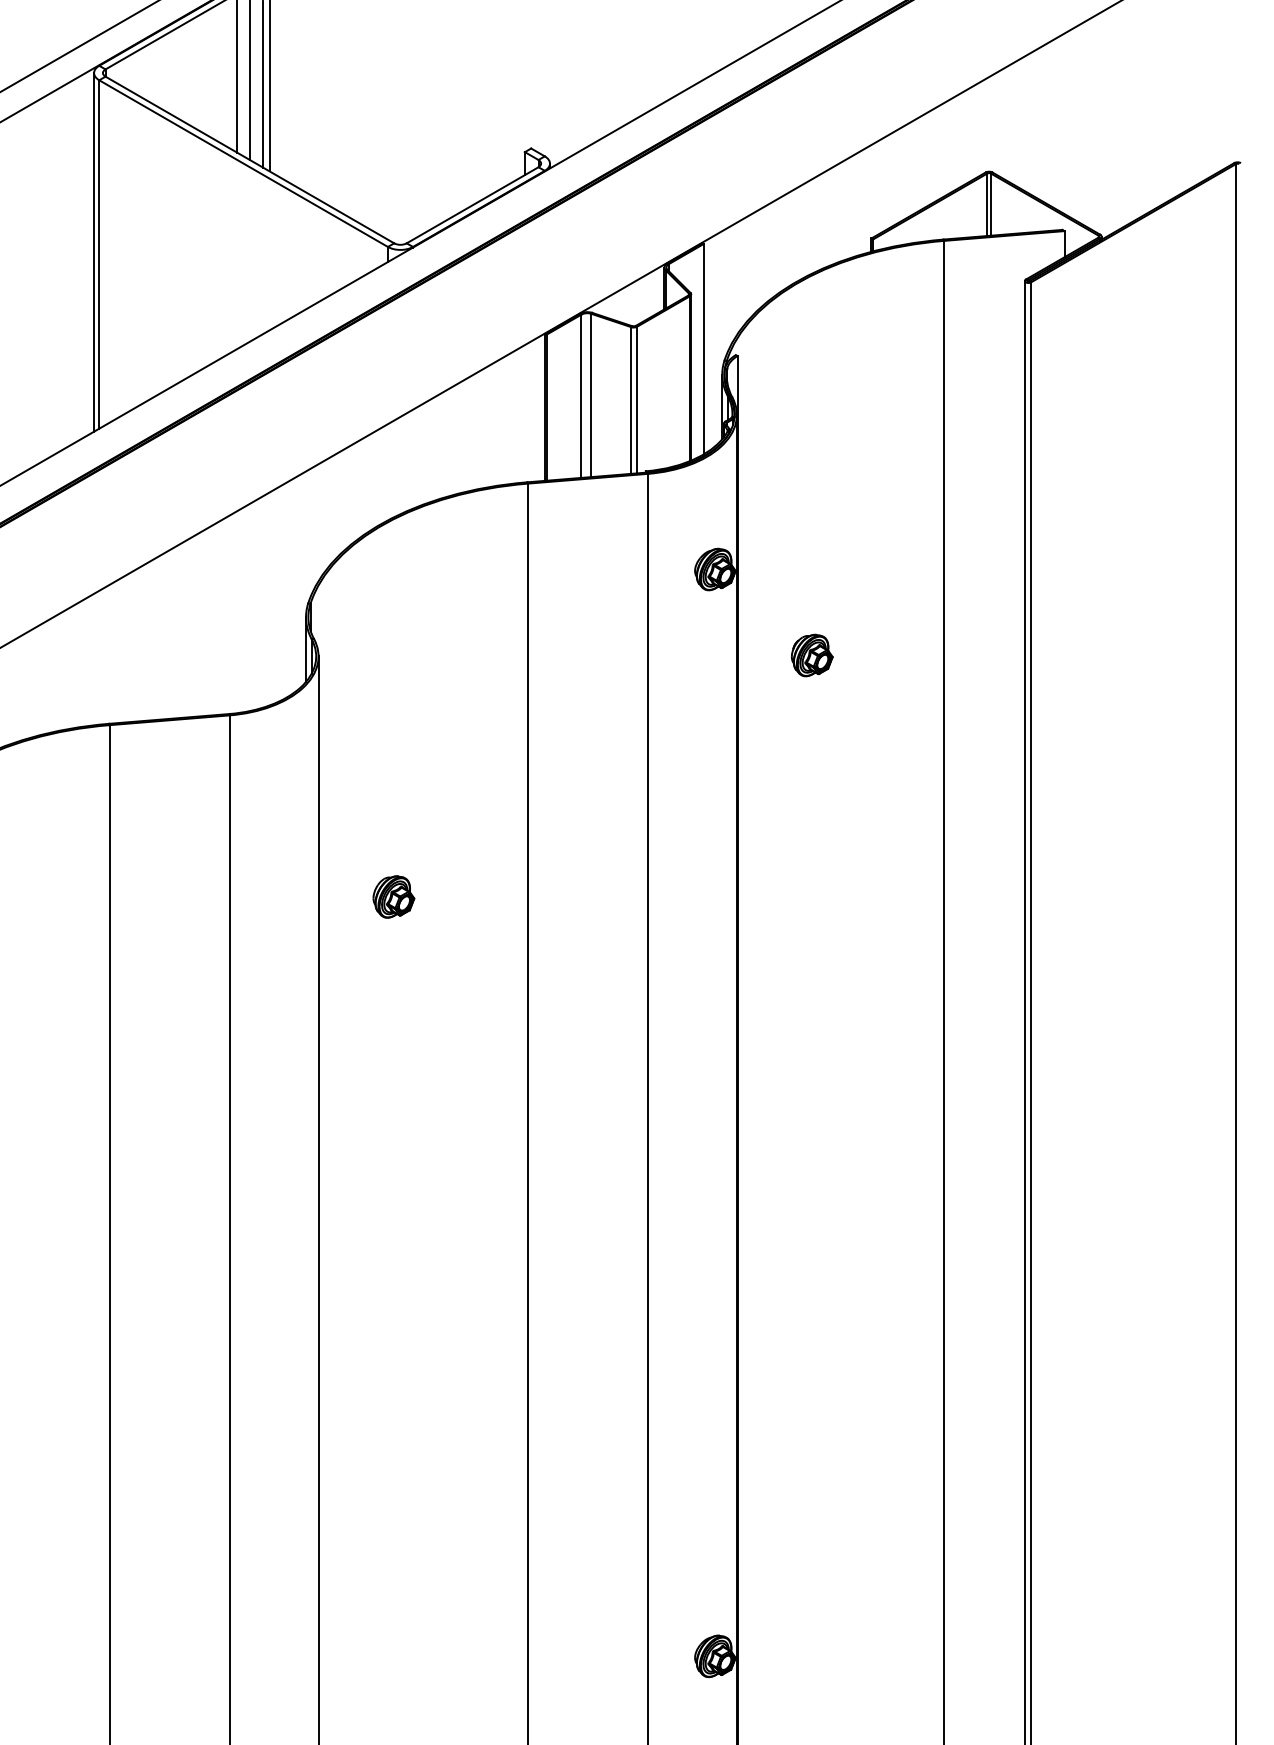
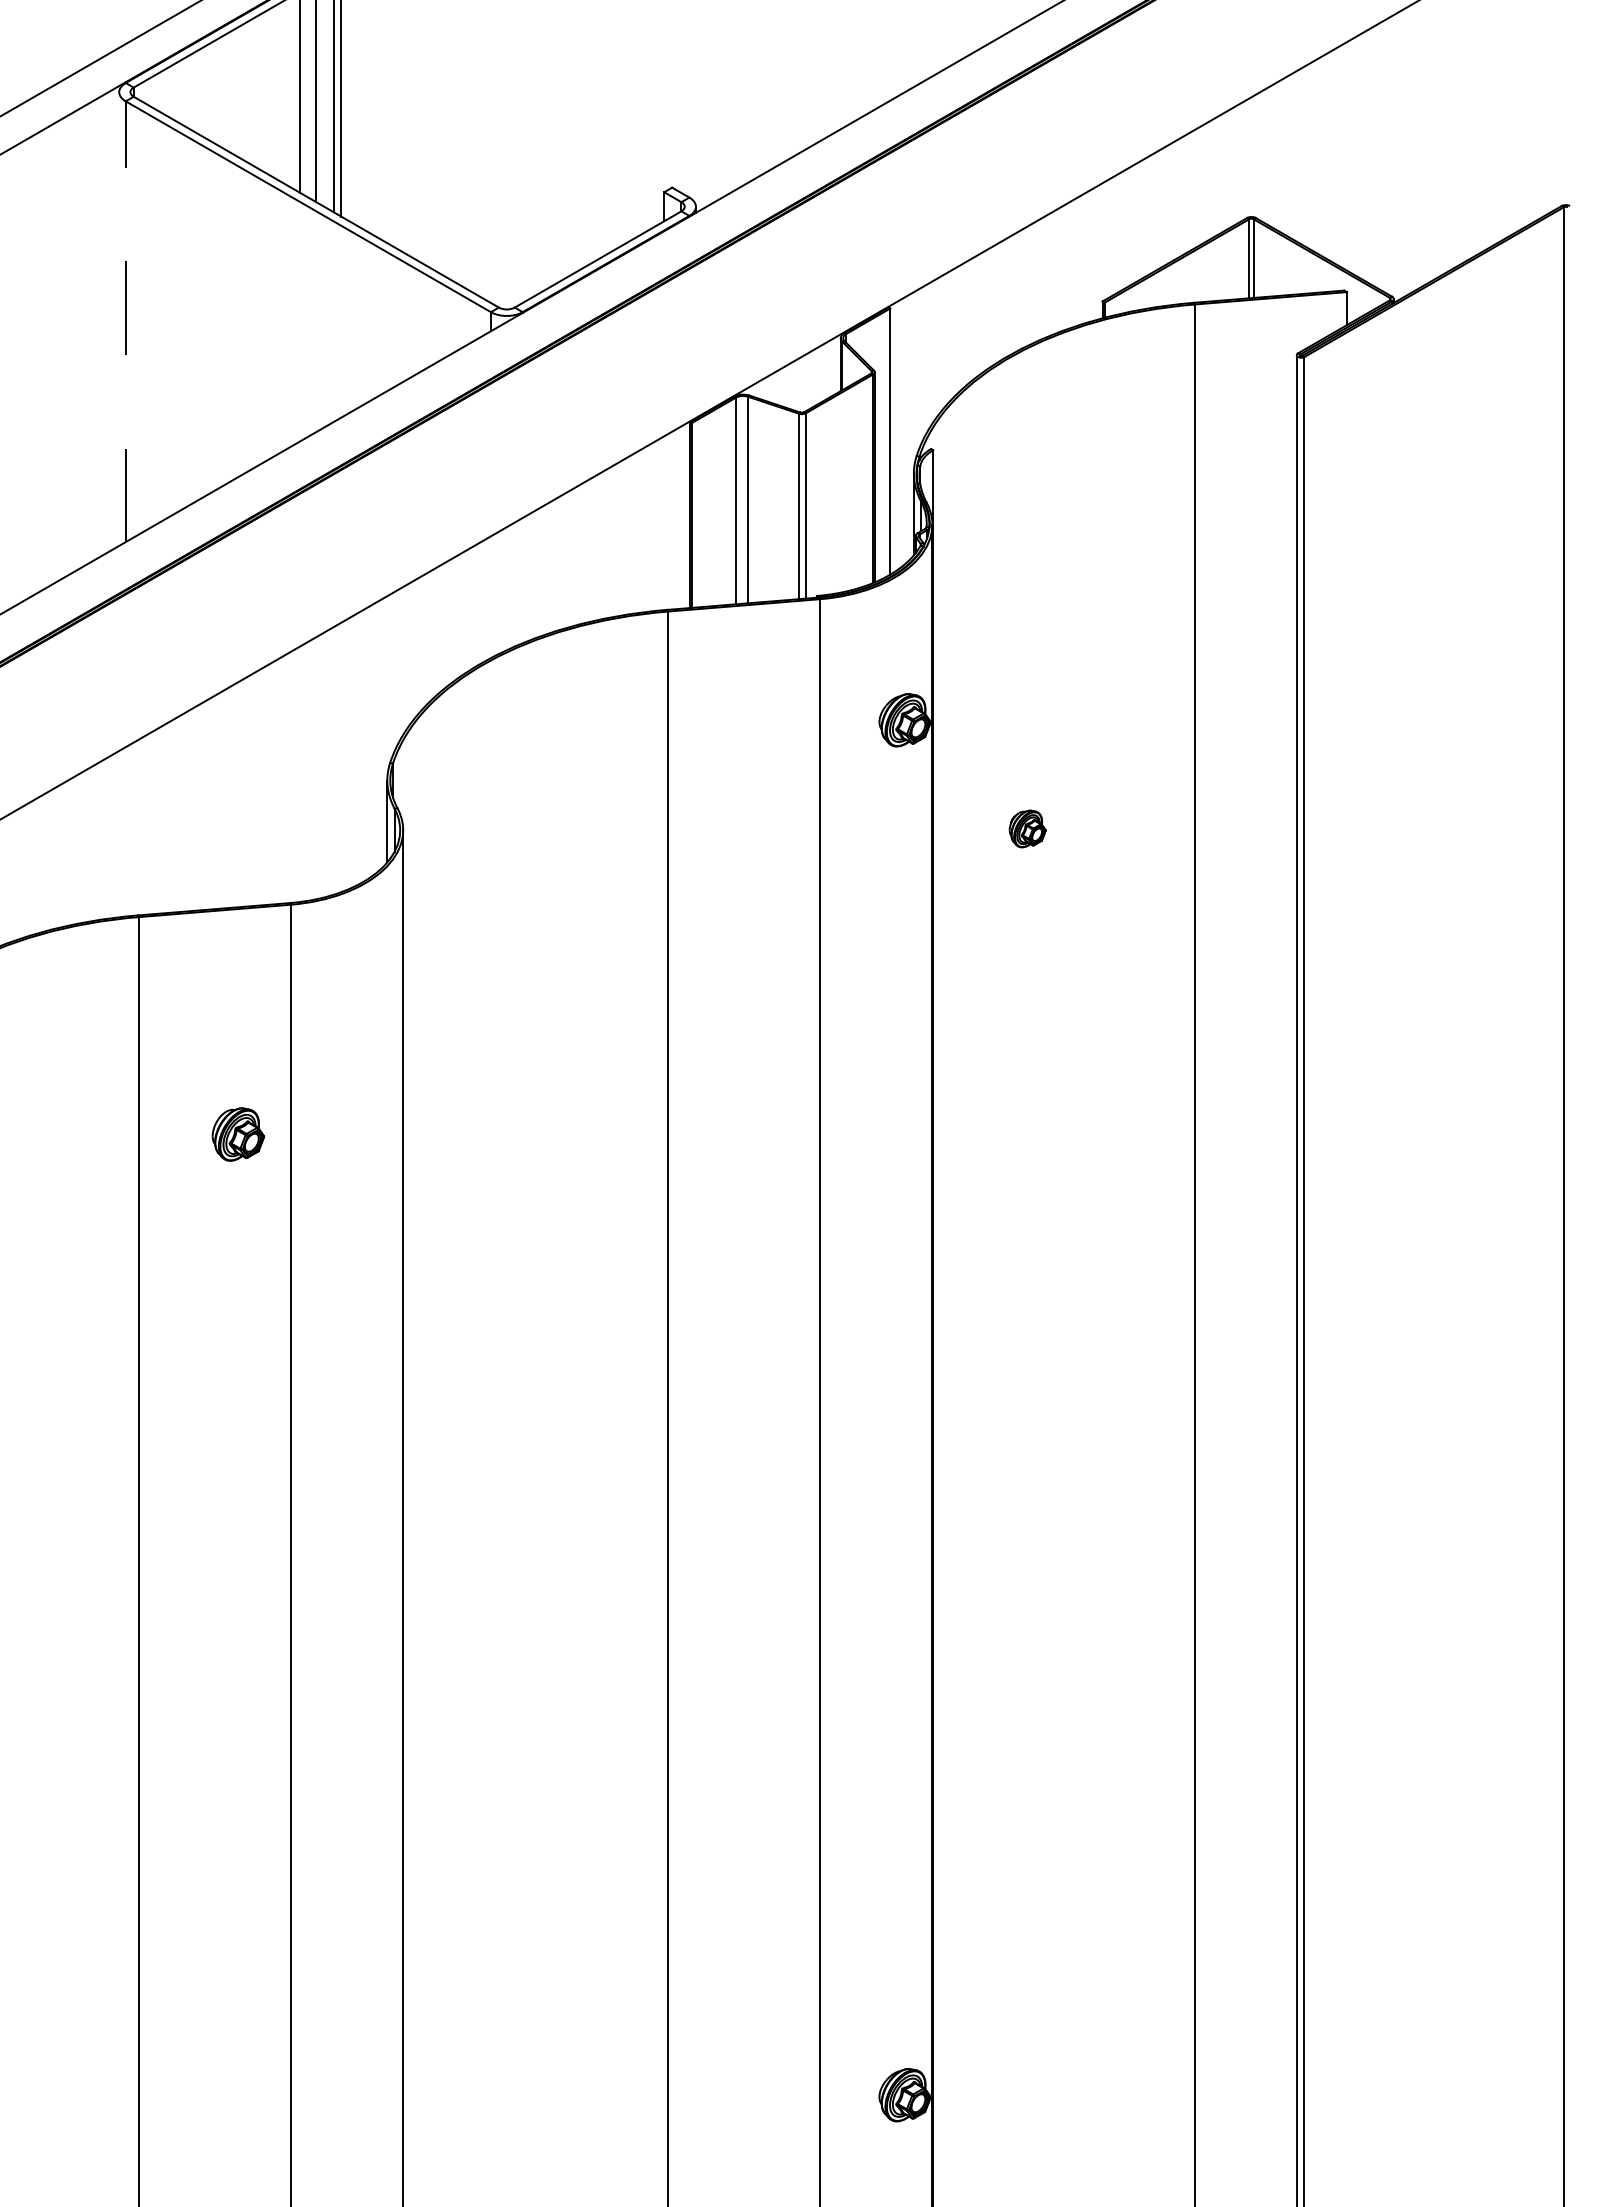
line: (94, 251) -> (119, 318), removed
line: (99, 254) -> (125, 321), solid -> dashed
part: (812, 655) -> (1027, 828), size x0.7
part: (393, 897) -> (238, 1134), moved

